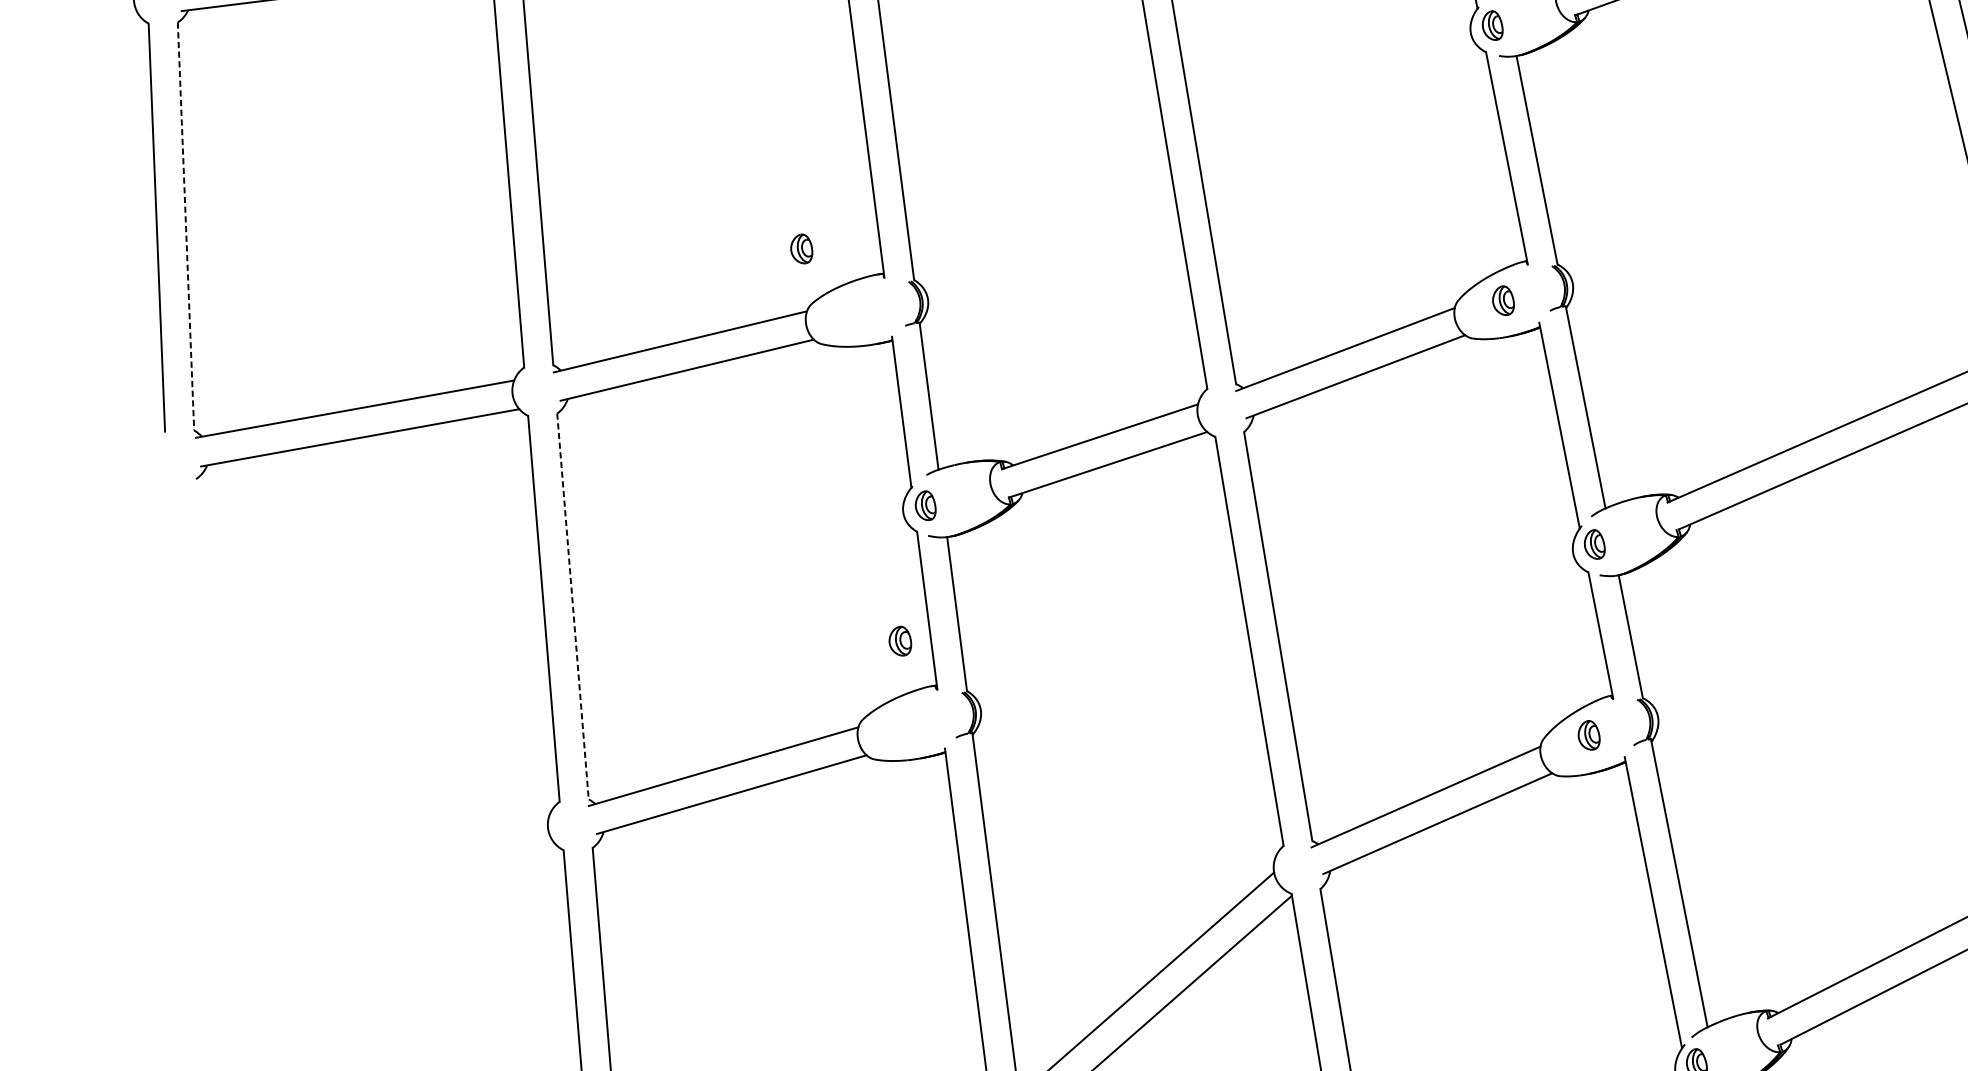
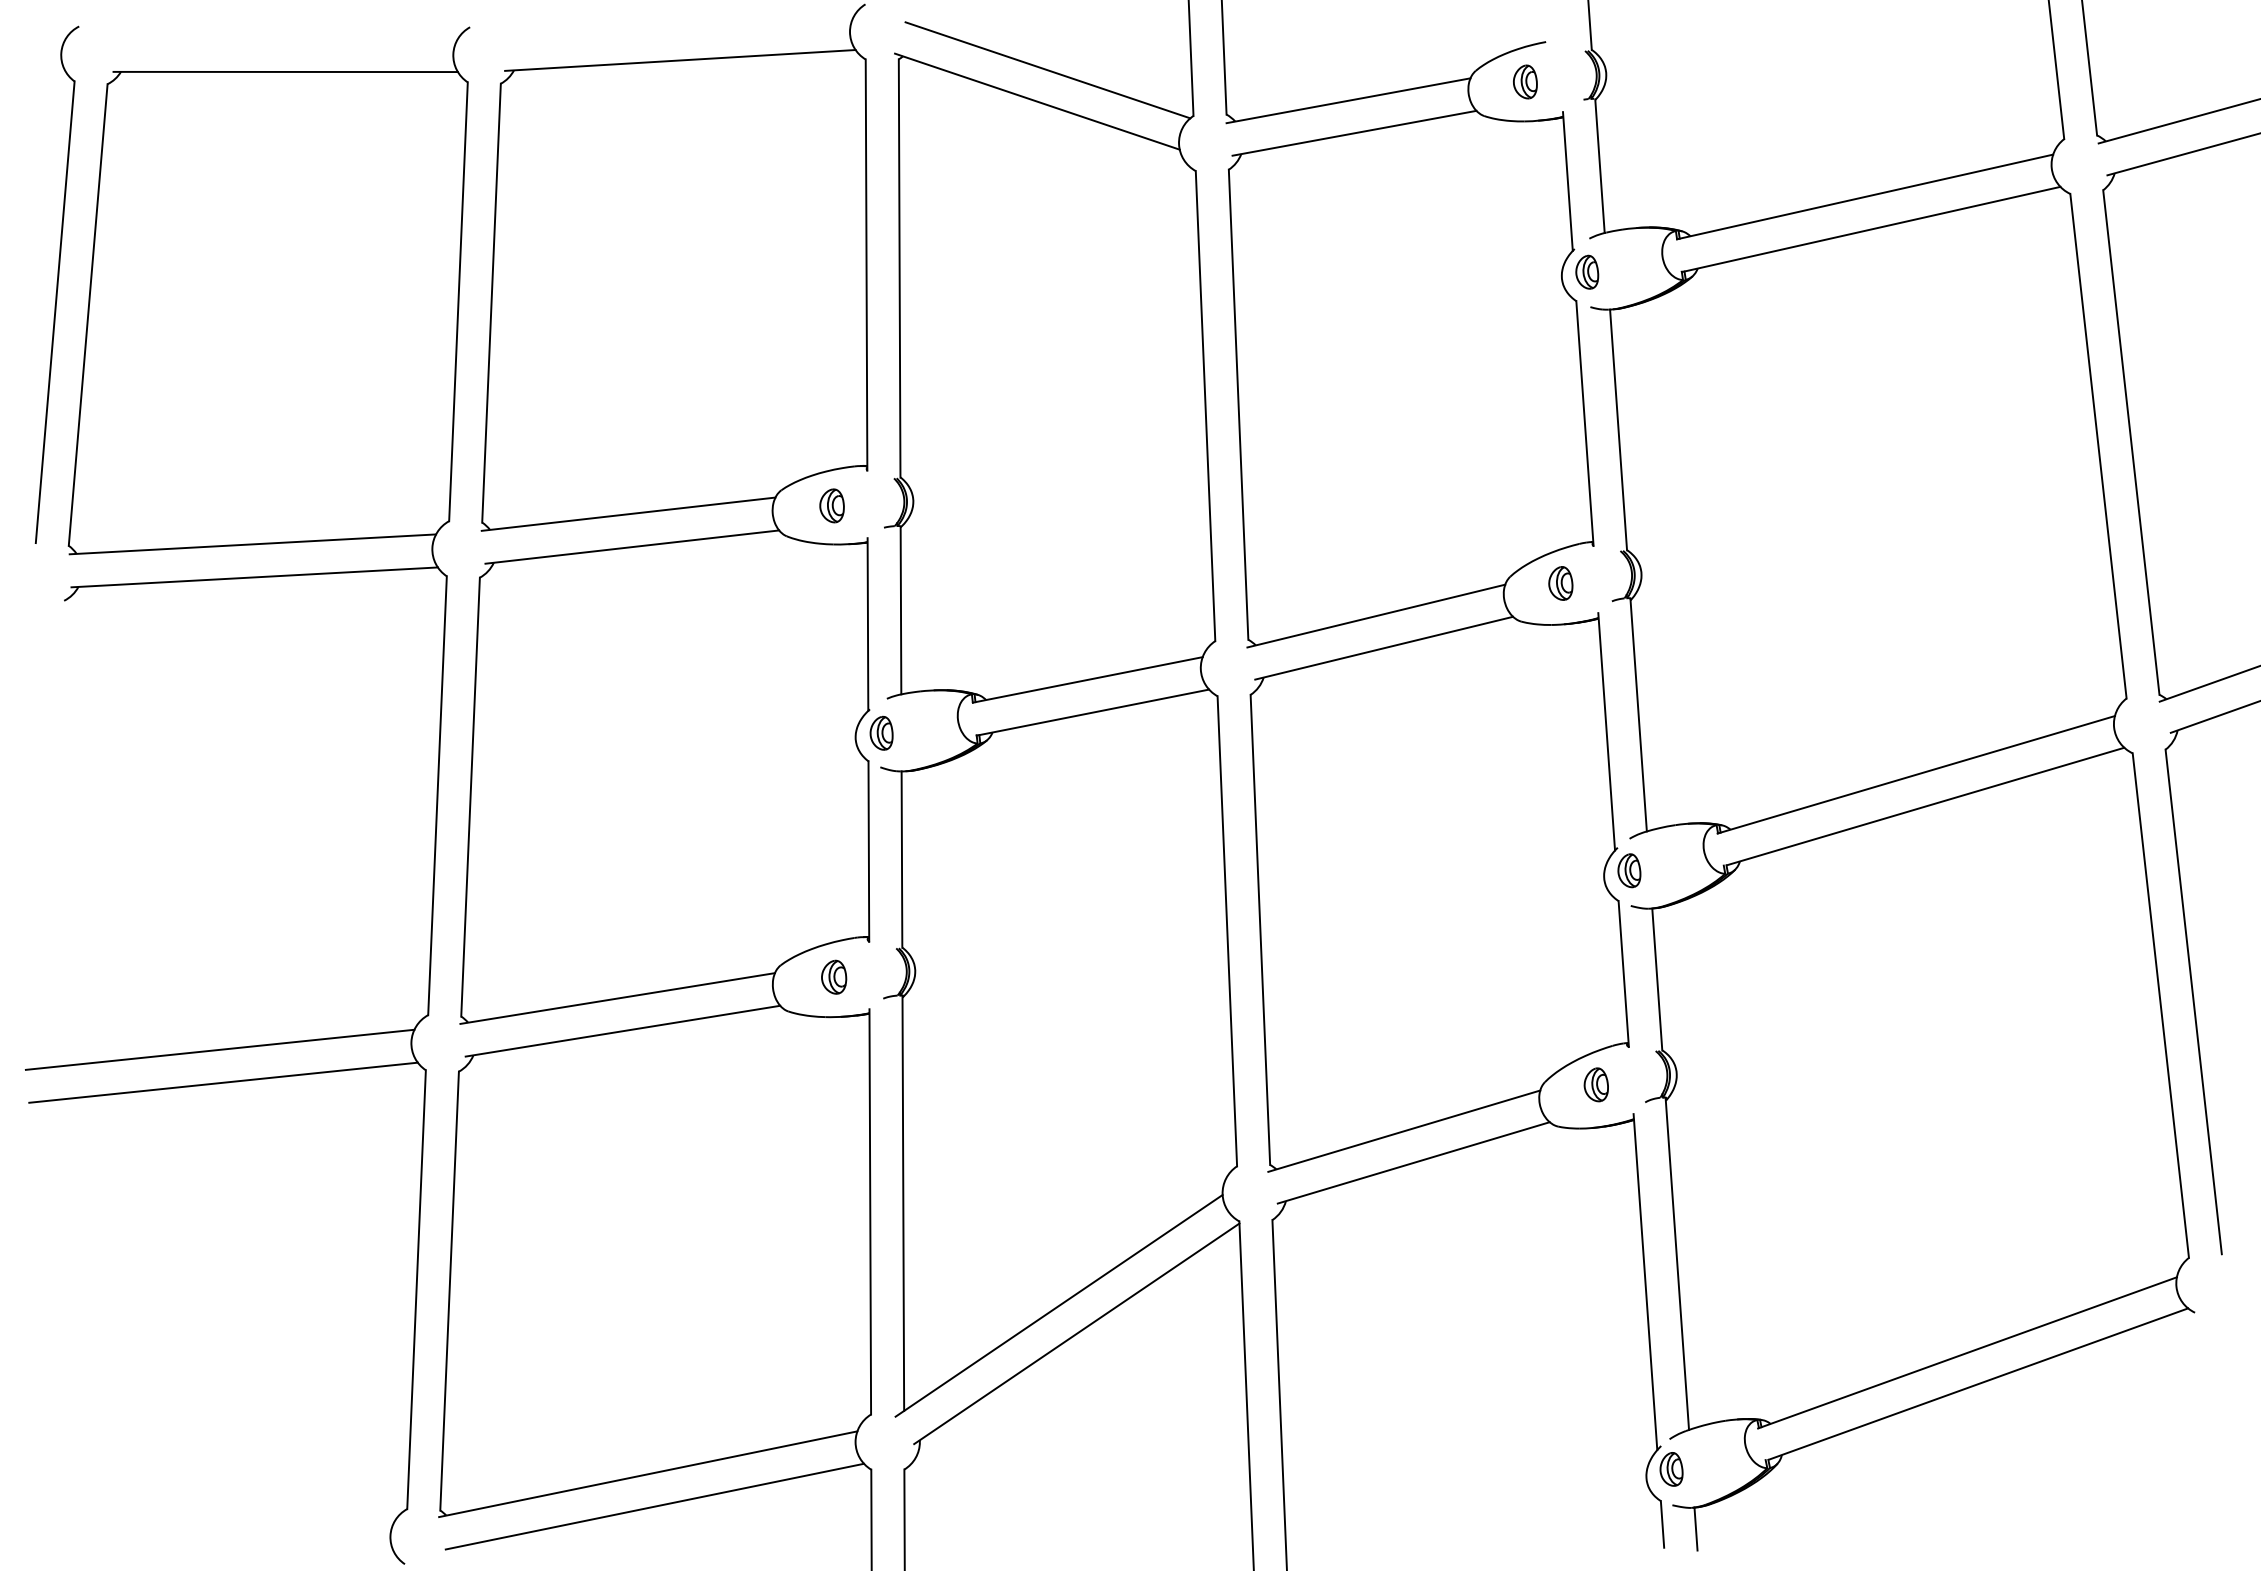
line: (186, 226) -> (88, 315), dashed -> solid
part: (801, 248) -> (831, 505), moved
line: (572, 606) -> (470, 797), dashed -> solid
part: (900, 640) -> (834, 976), moved
line: (380, 854) -> (219, 1049), added
line: (387, 883) -> (223, 1082), added

